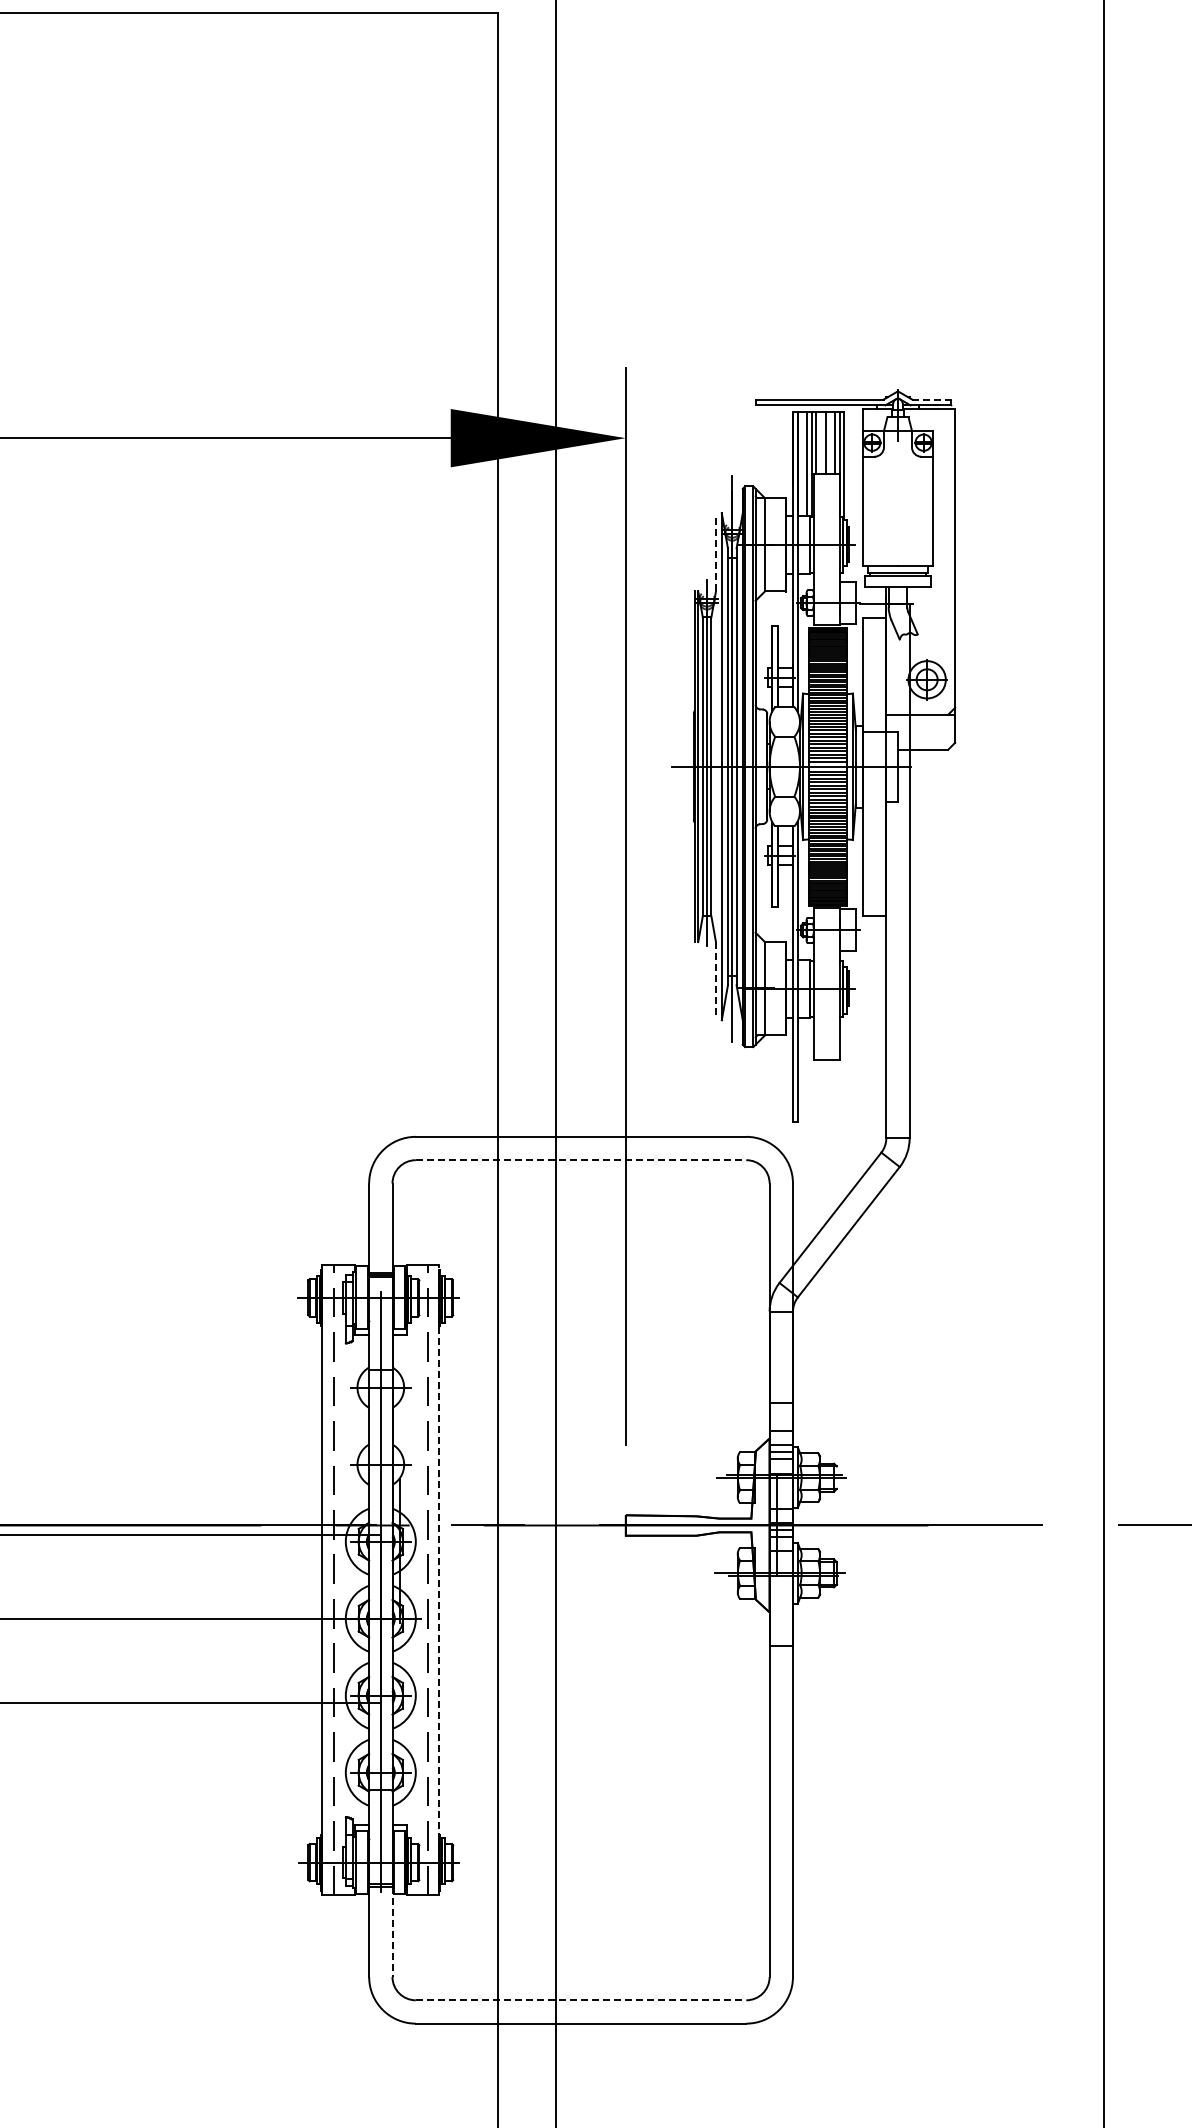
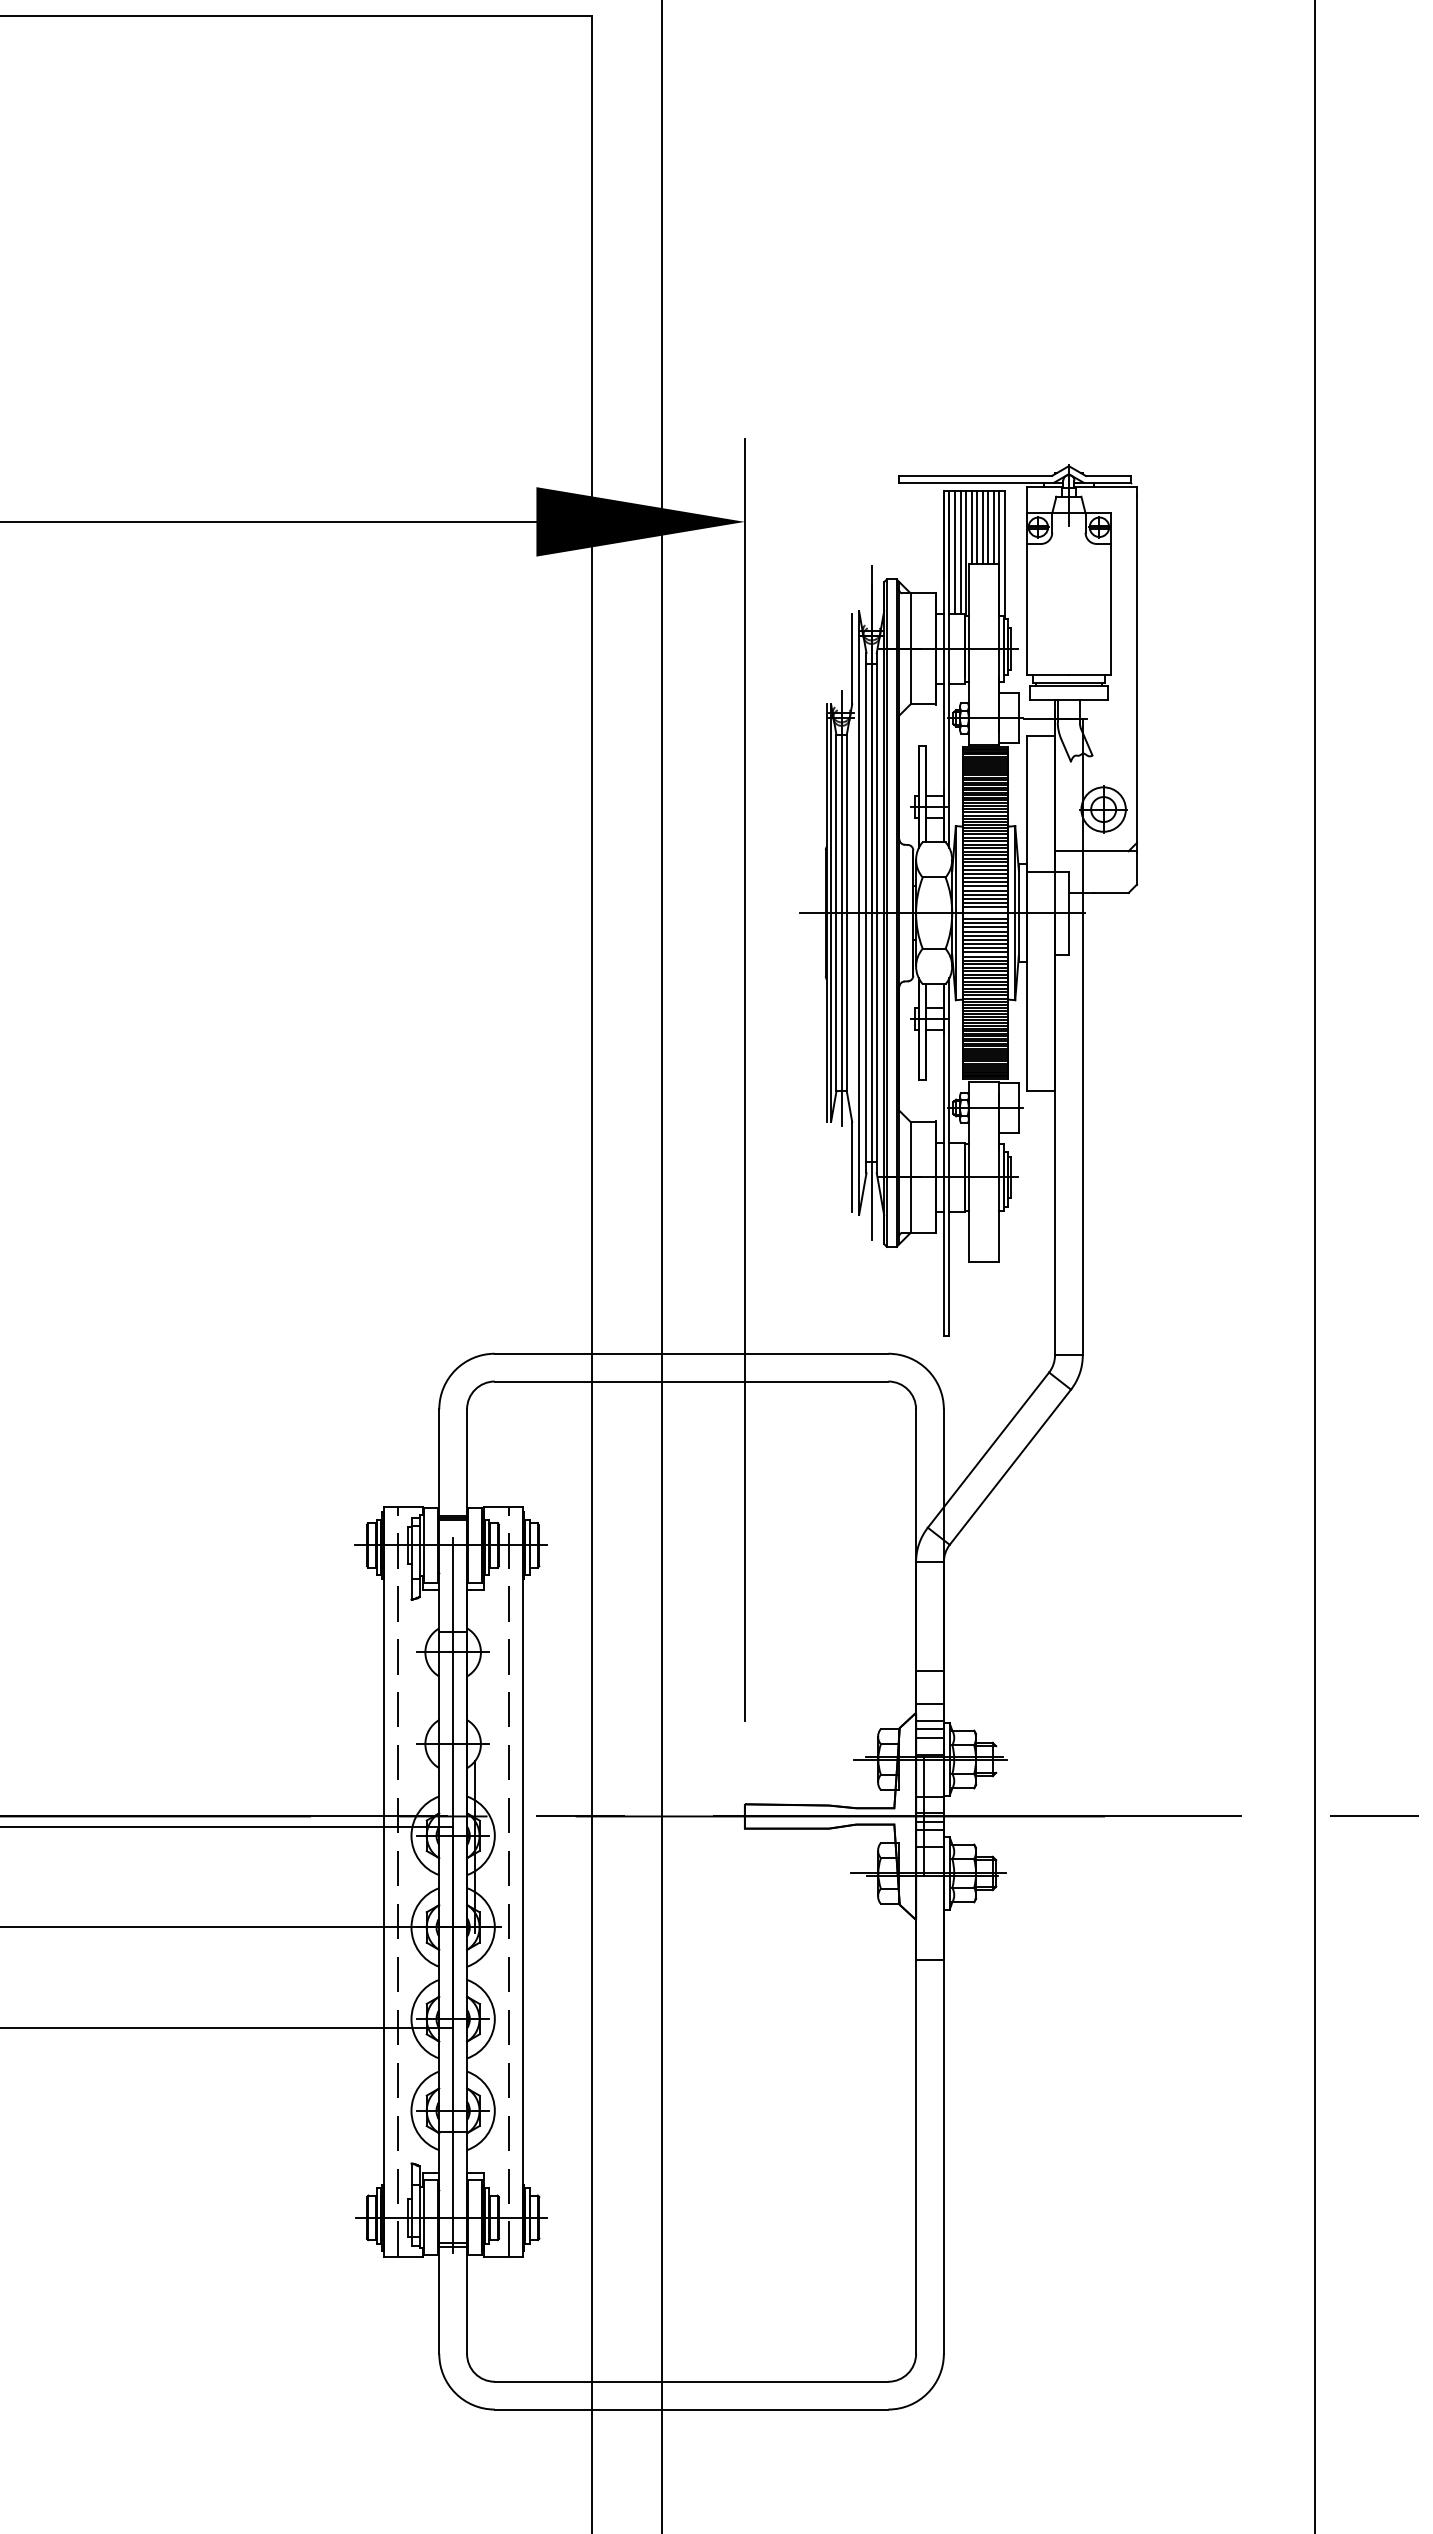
line: (931, 399) -> (1108, 475), dashed -> solid
line: (820, 442) -> (976, 527), added
line: (830, 442) -> (988, 527), added
line: (802, 463) -> (955, 552), added
line: (715, 553) -> (851, 659), dashed -> solid
line: (715, 980) -> (851, 1167), dashed -> solid
line: (581, 1160) -> (692, 1381), dashed -> solid
line: (439, 1579) -> (523, 1880), dashed -> solid
line: (392, 1932) -> (467, 2301), dashed -> solid
line: (581, 2000) -> (692, 2381), dashed -> solid

